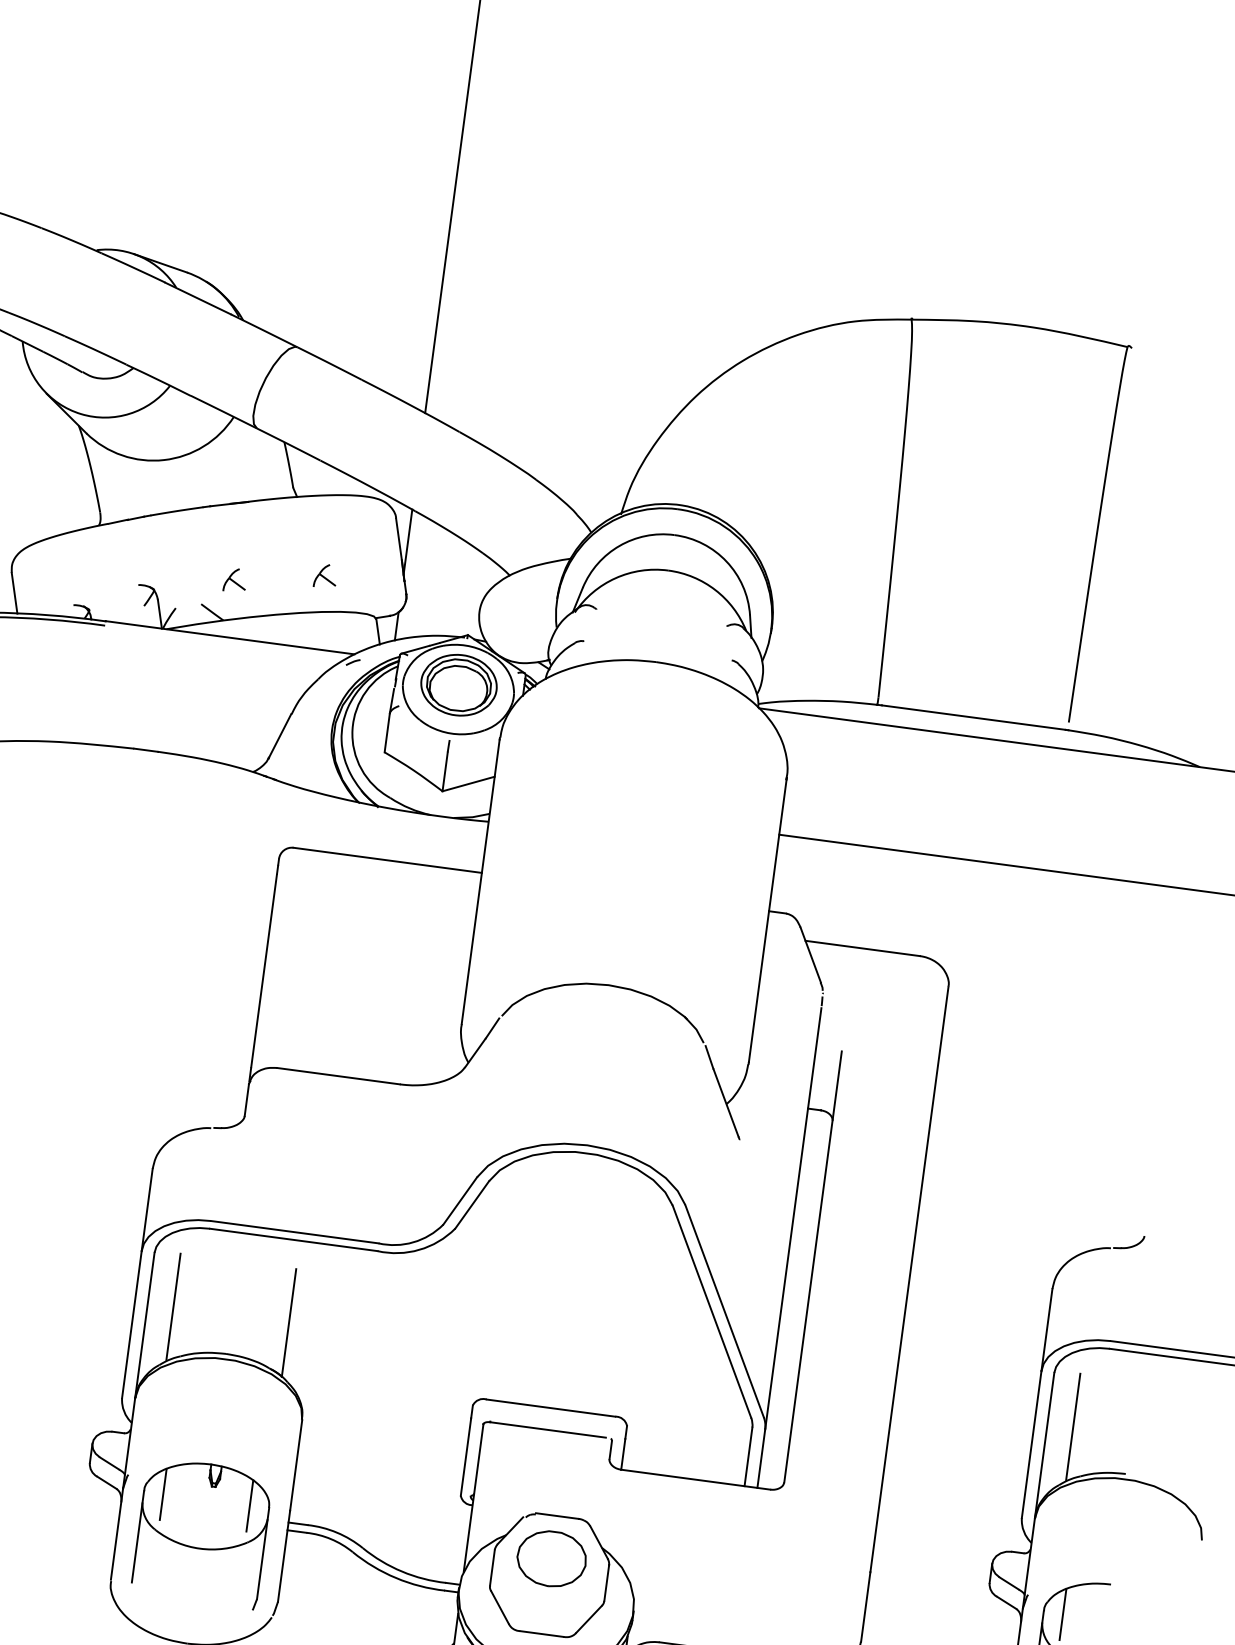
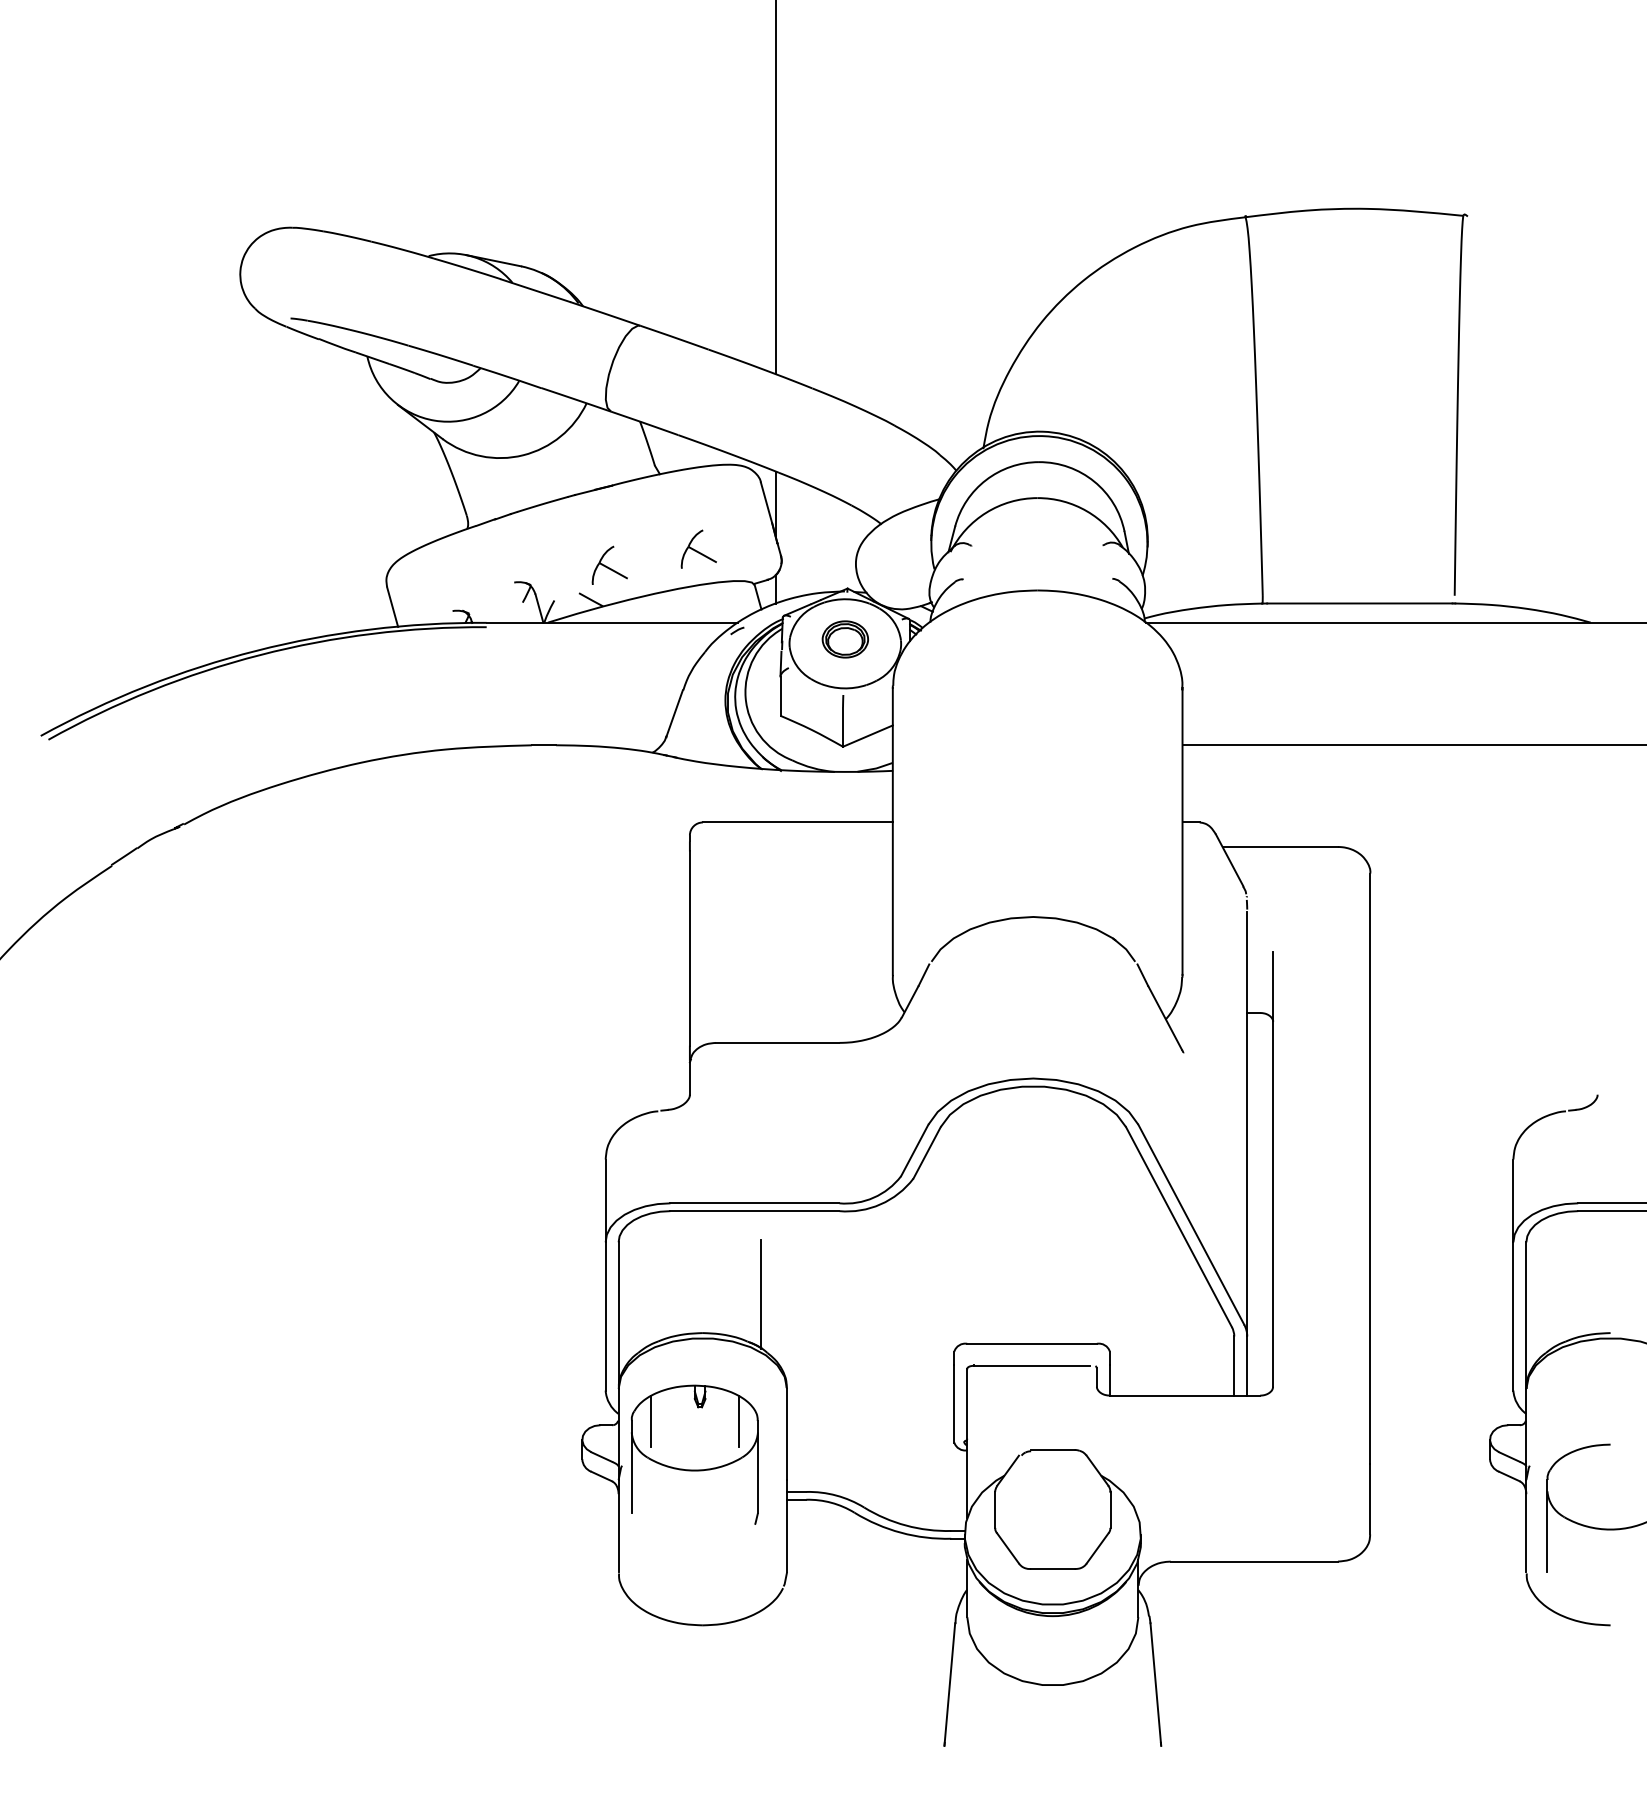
part: (325, 575) -> (698, 548), size x1.6
part: (235, 579) -> (609, 564), size x1.6
part: (459, 685) -> (845, 639), size x0.6
line: (173, 1305) -> (644, 1292), removed
line: (1073, 1426) -> (1552, 1292), removed
part: (201, 1532) -> (694, 1454), moved
part: (551, 1559) -> (1052, 1493), removed
line: (1062, 1614) -> (1566, 1480), removed

